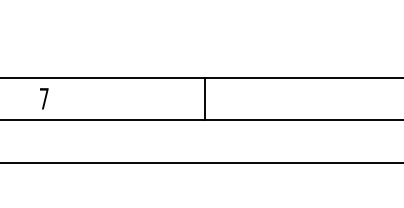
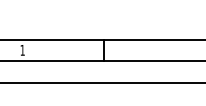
text: (43, 99) -> (22, 50), 7 -> 1

